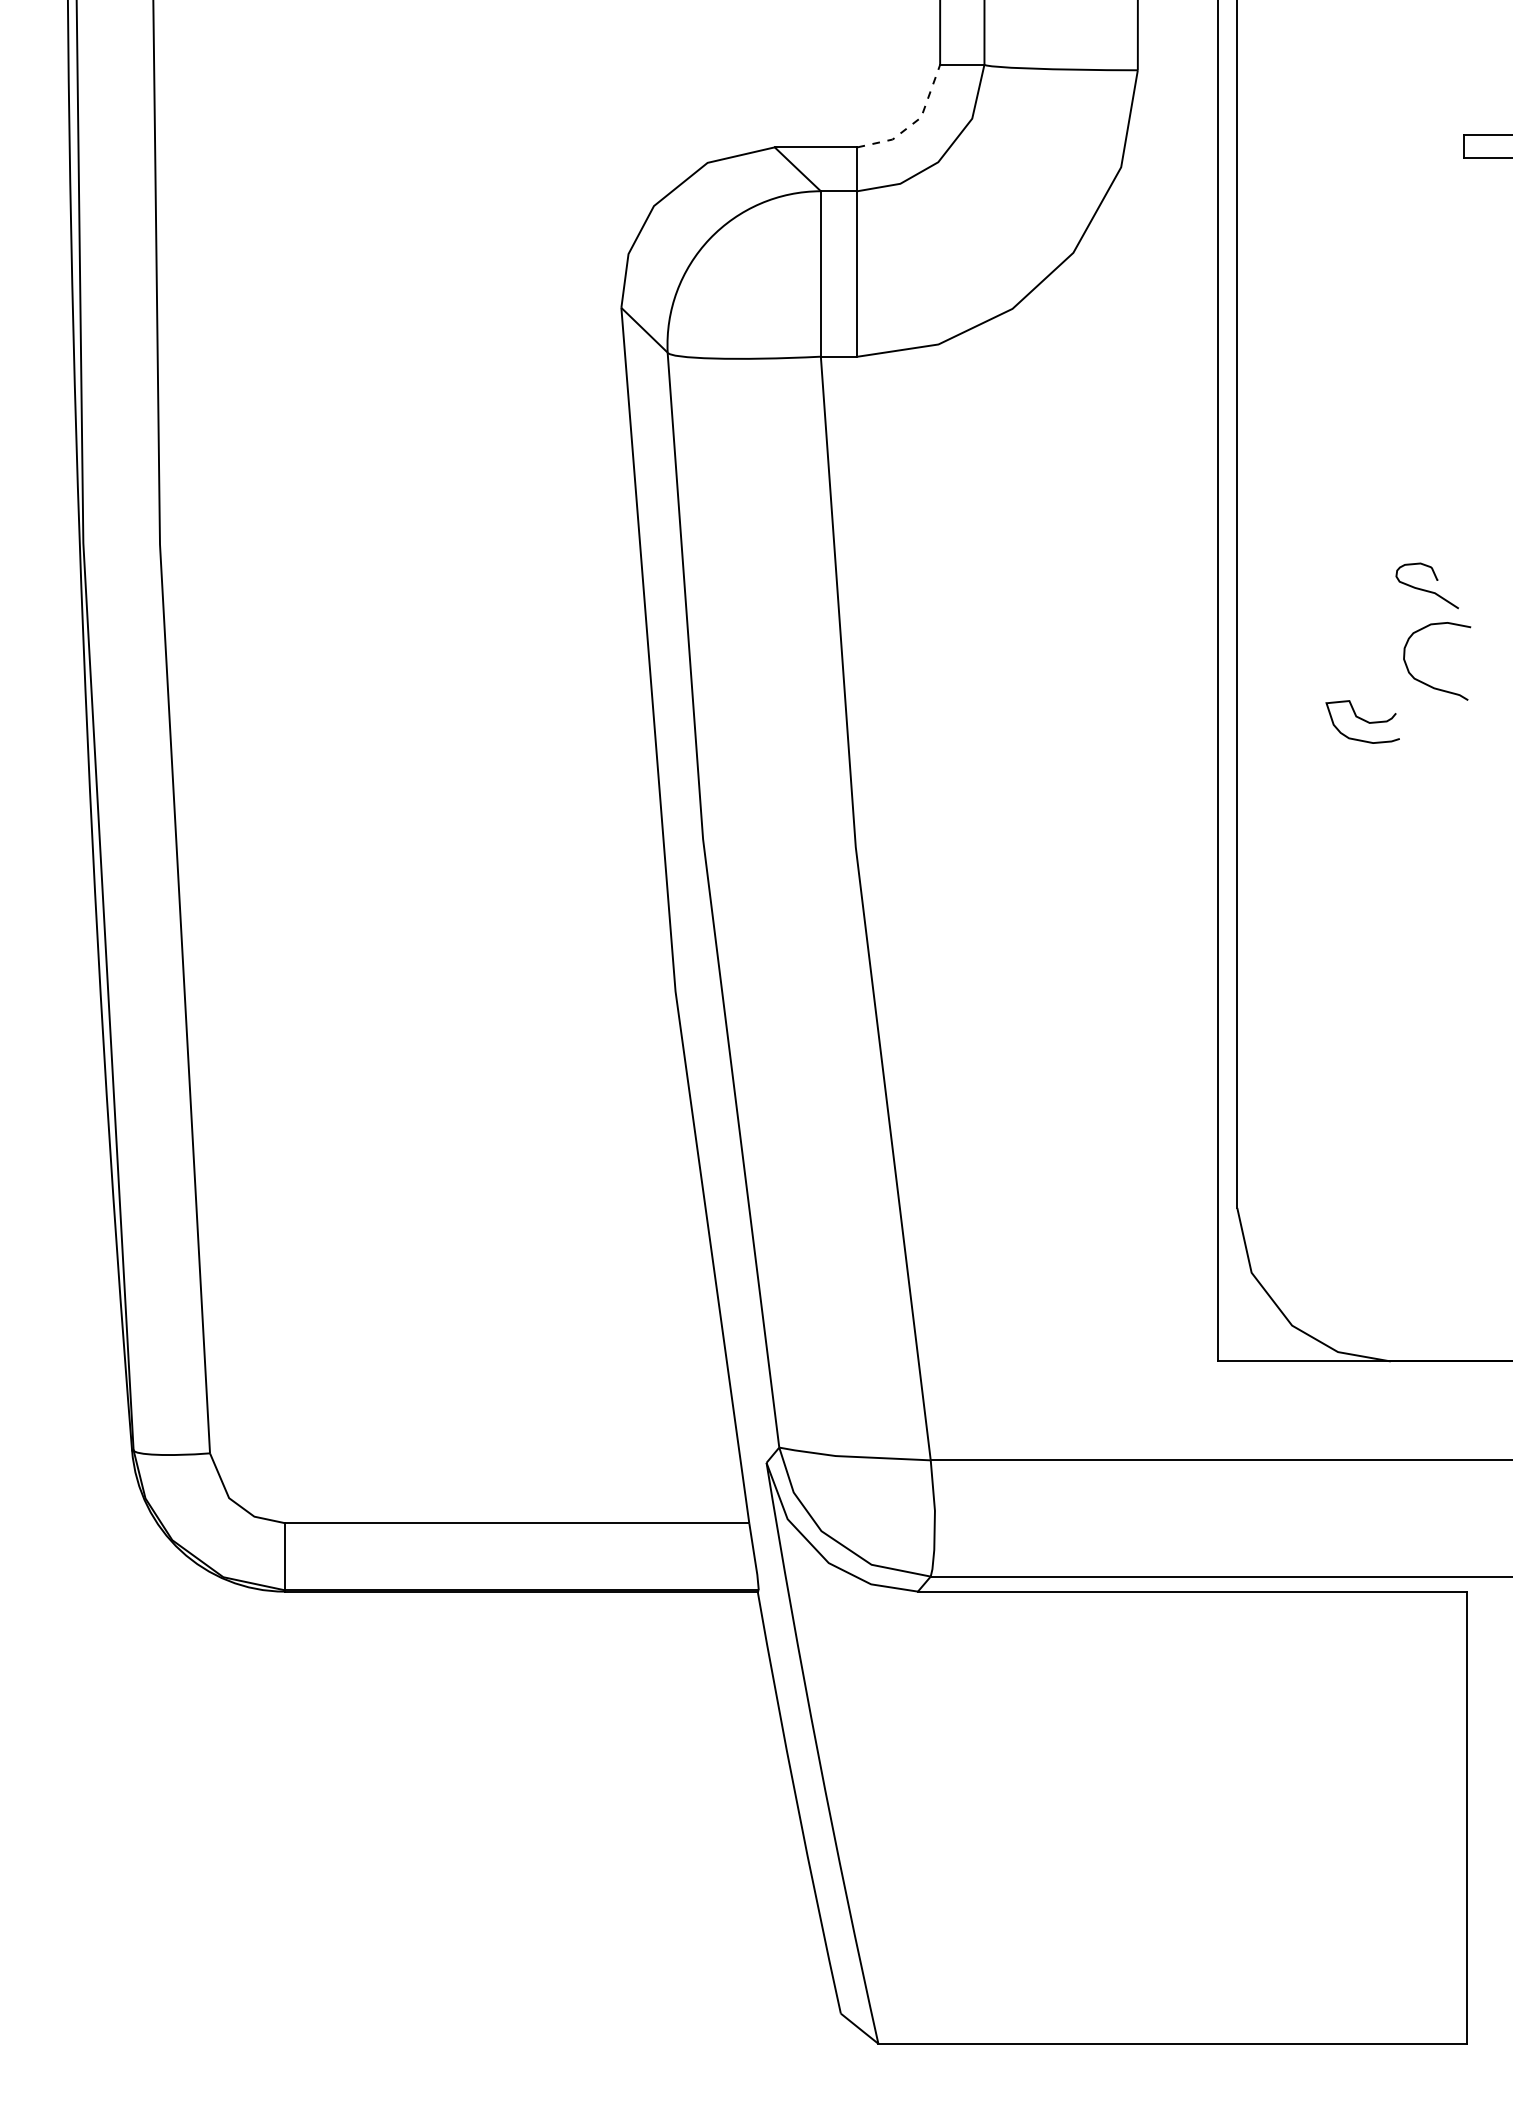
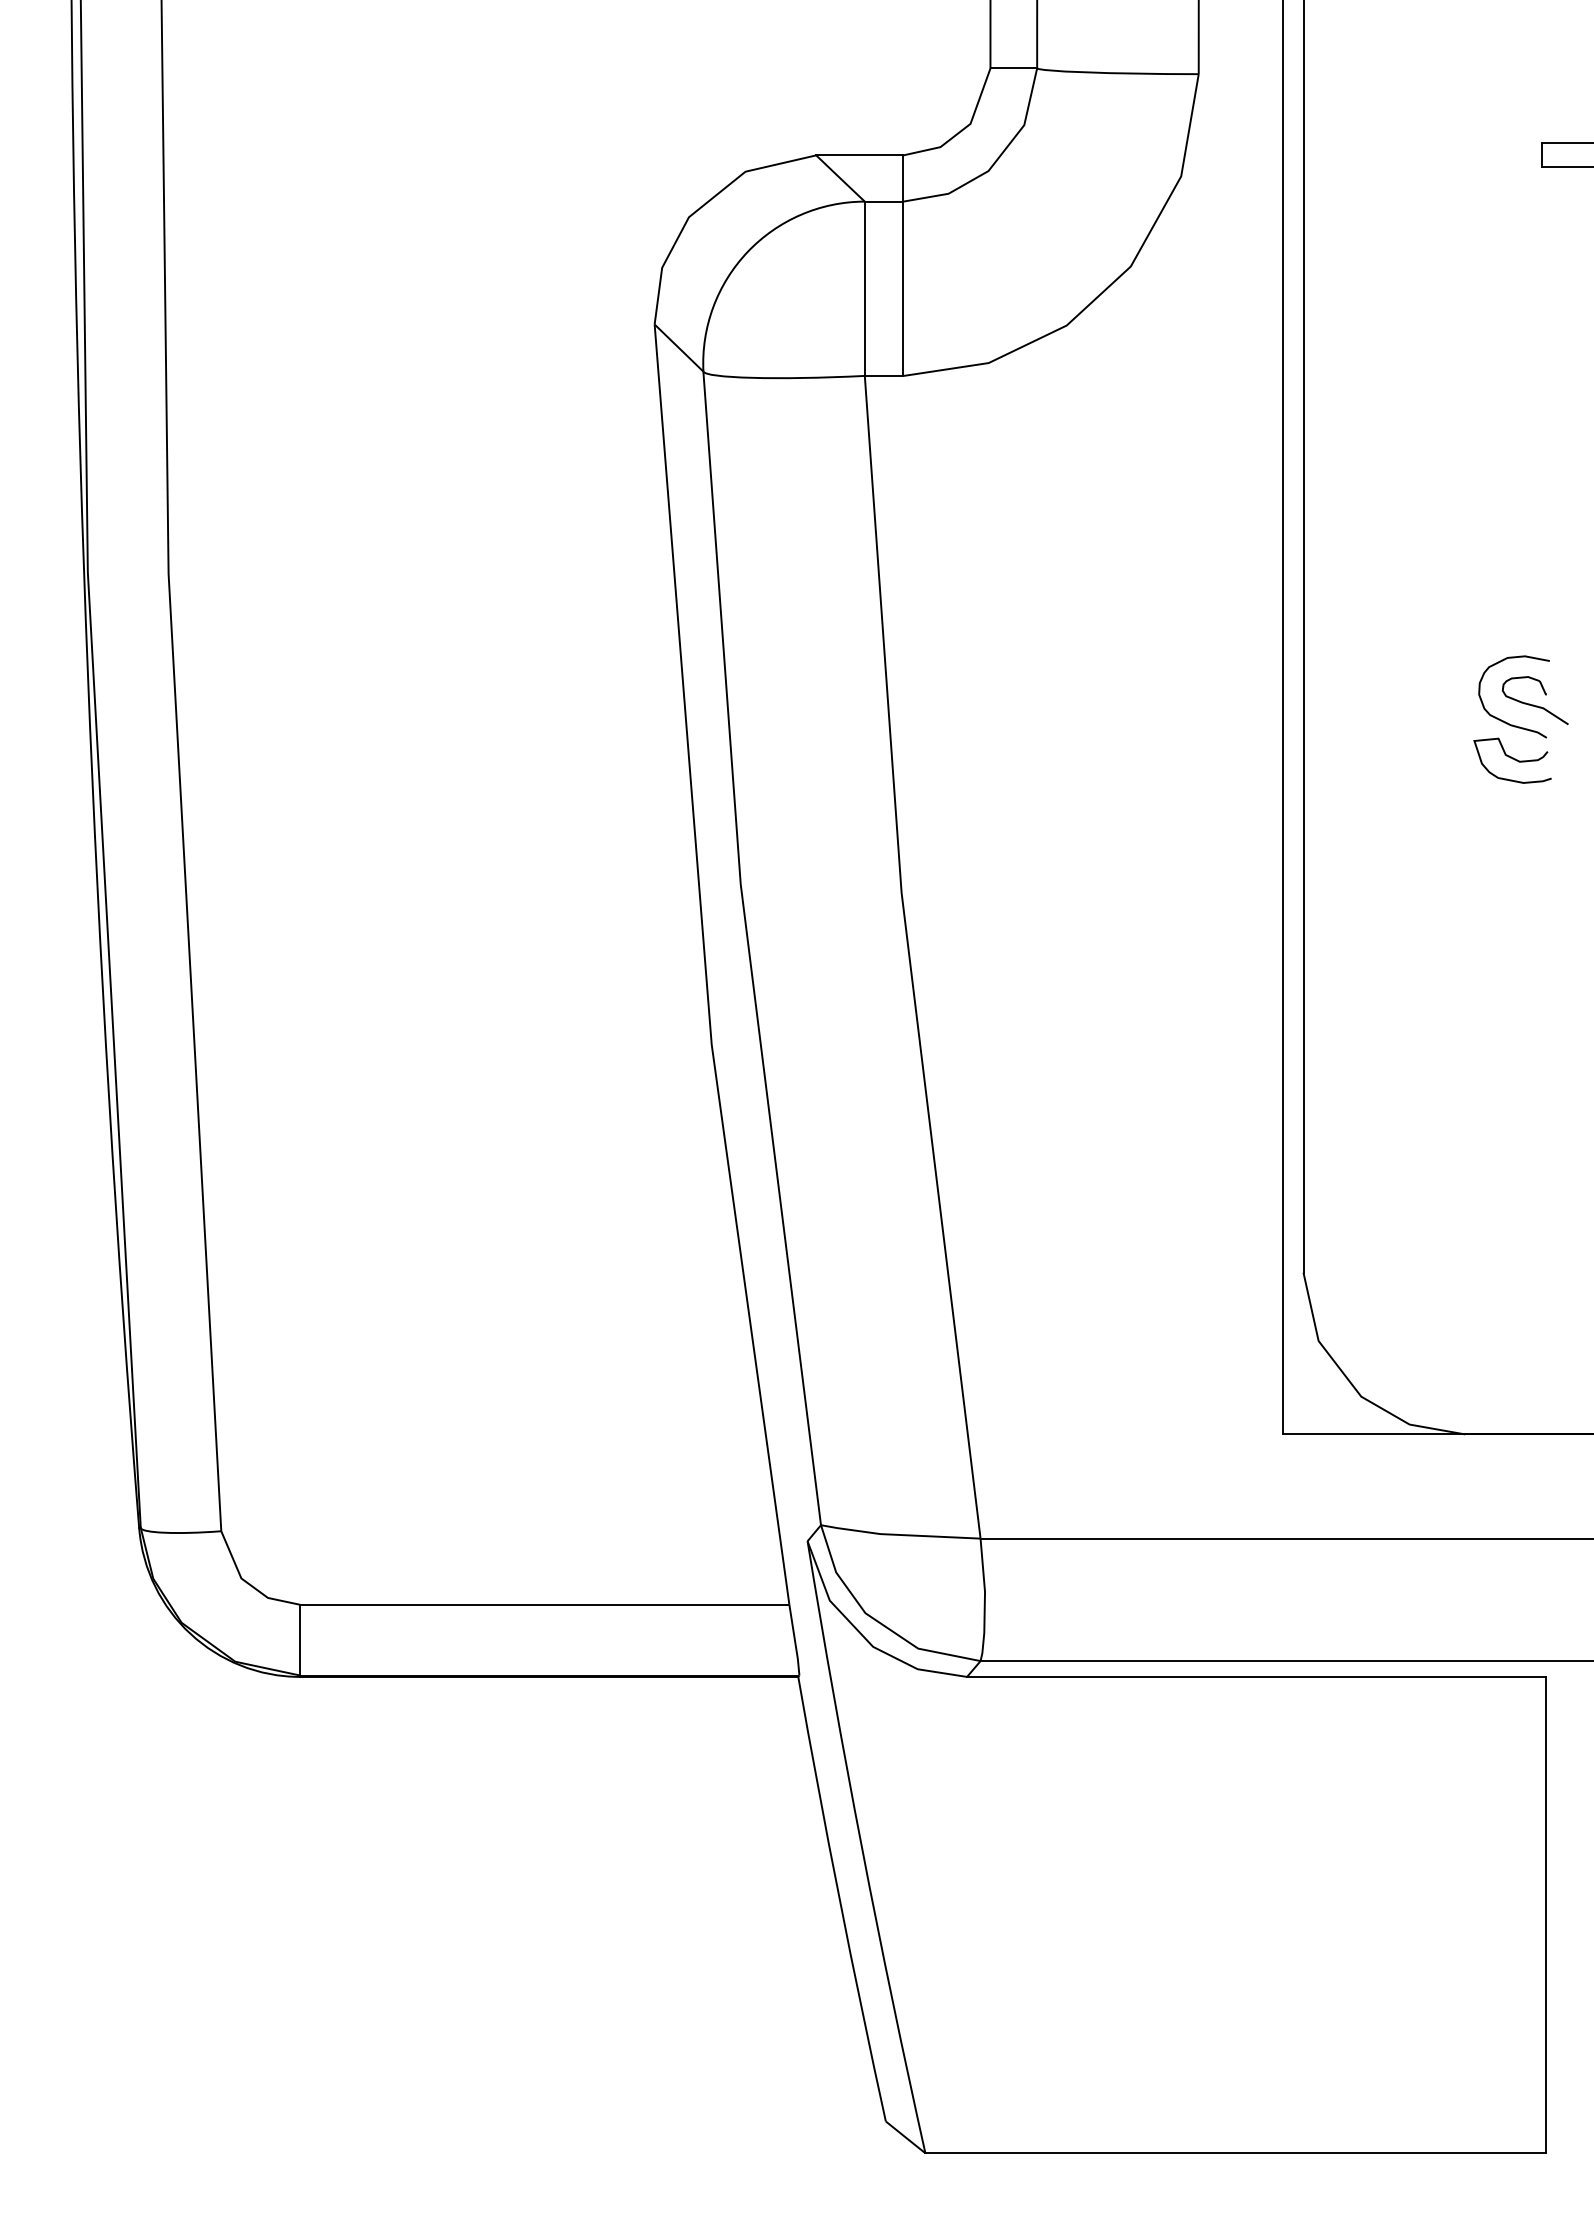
line: (915, 122) -> (964, 129), dashed -> solid
curve: (1425, 589) -> (1533, 704), moved
curve: (1362, 720) -> (1512, 759), moved

